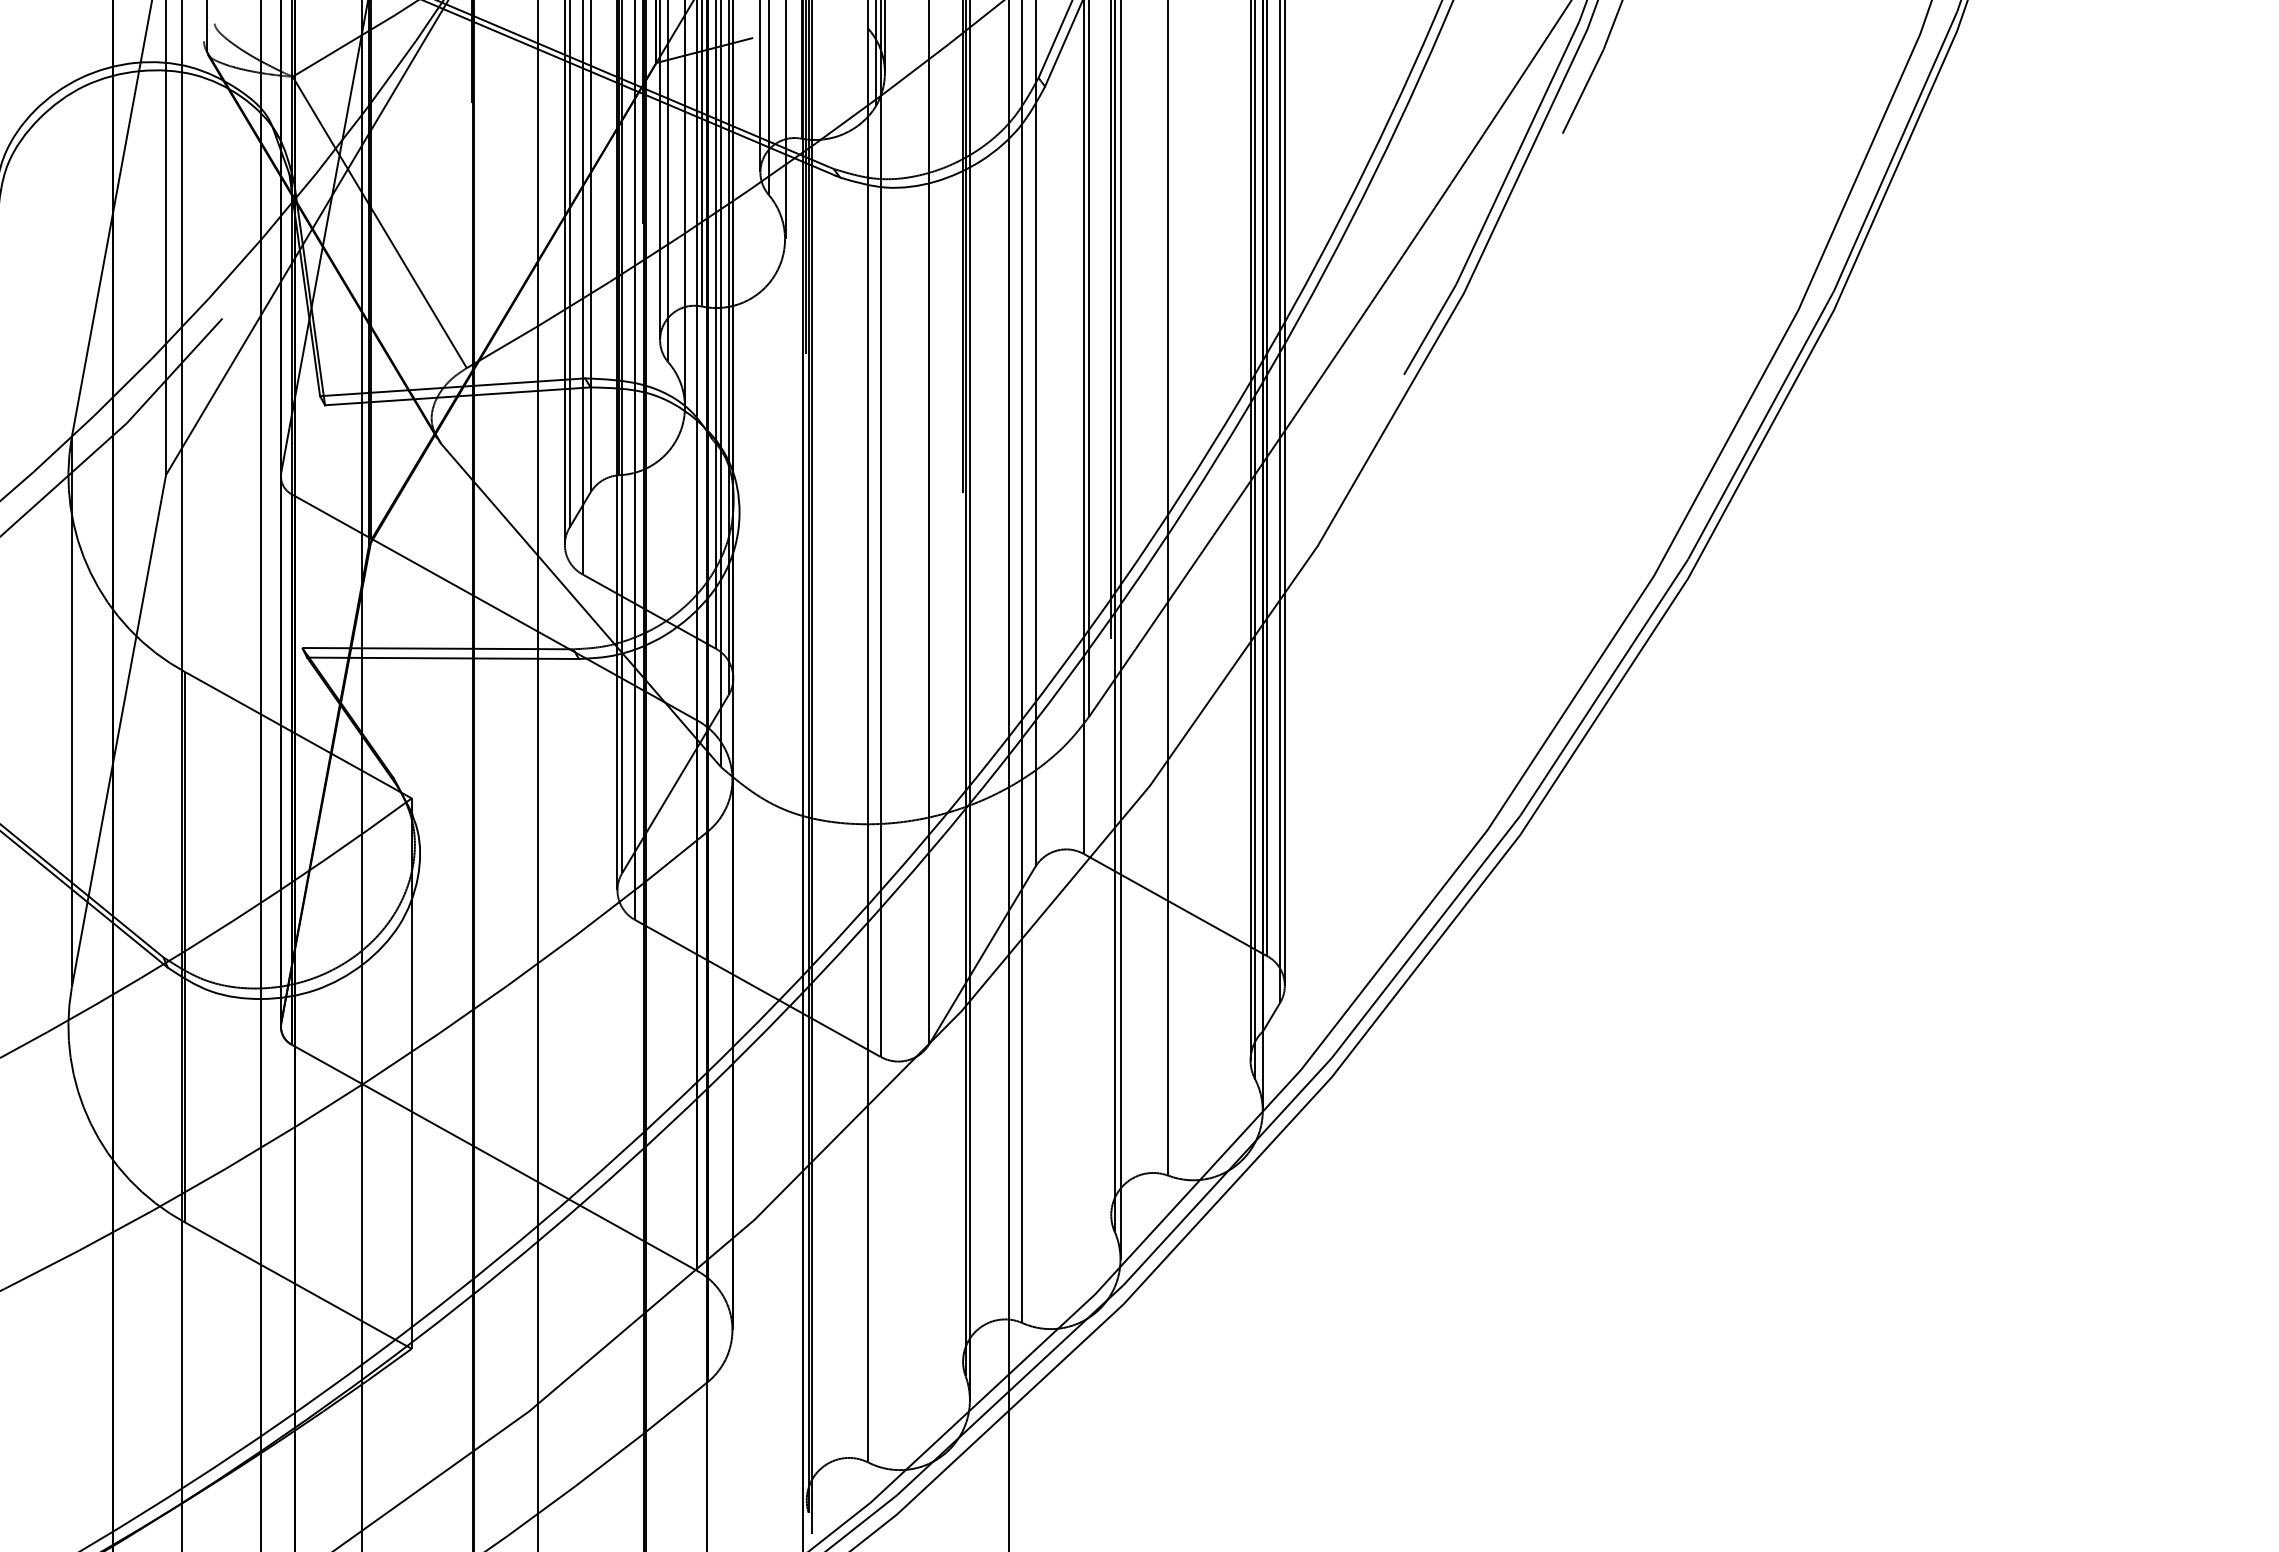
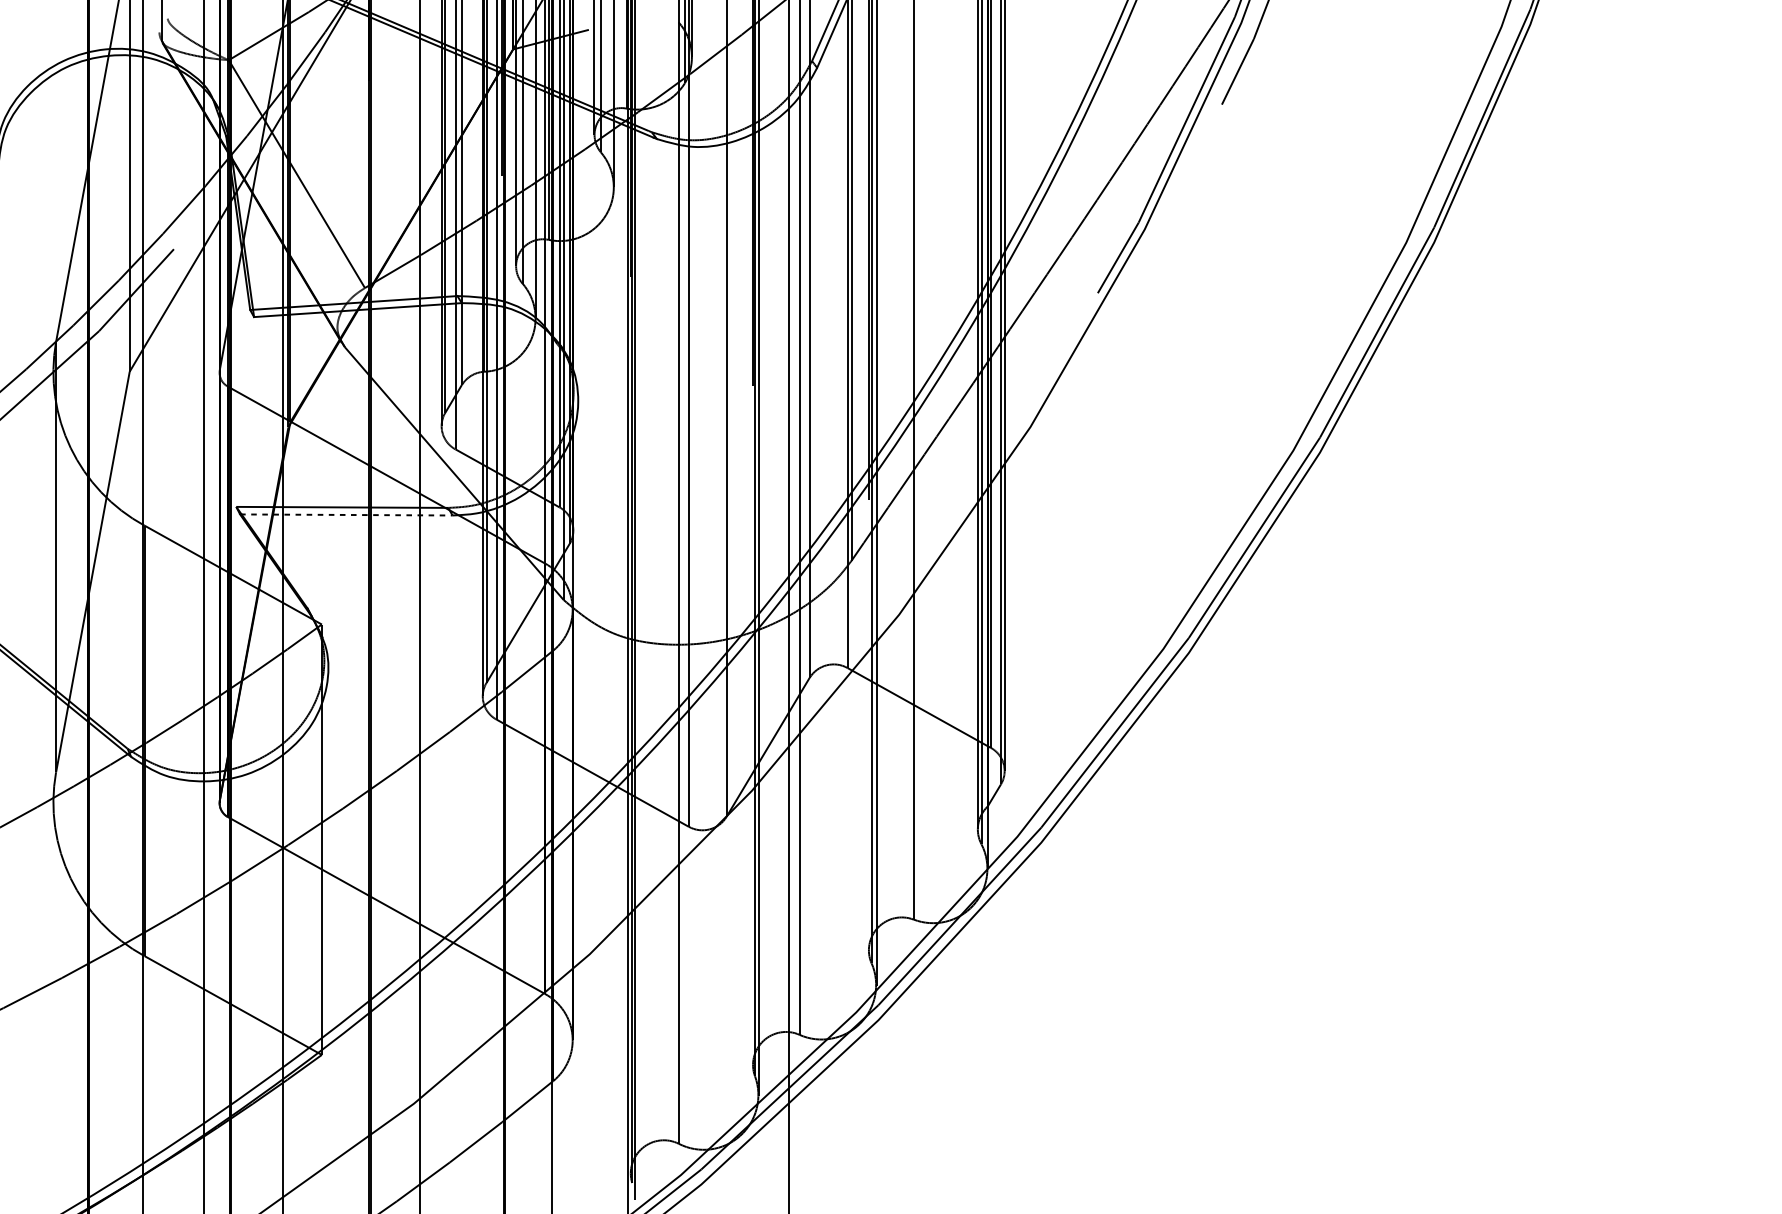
line: (443, 658) -> (346, 515), solid -> dashed

